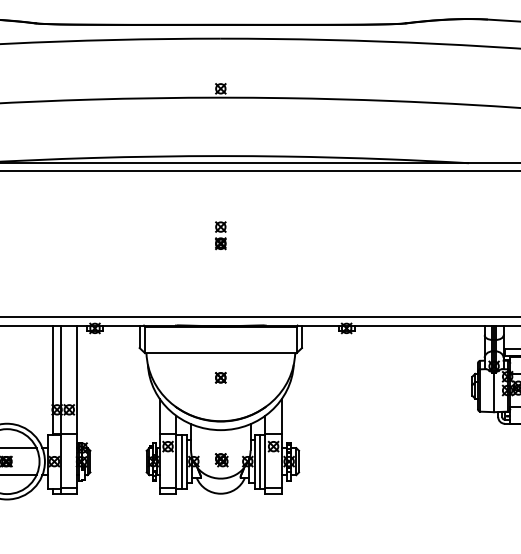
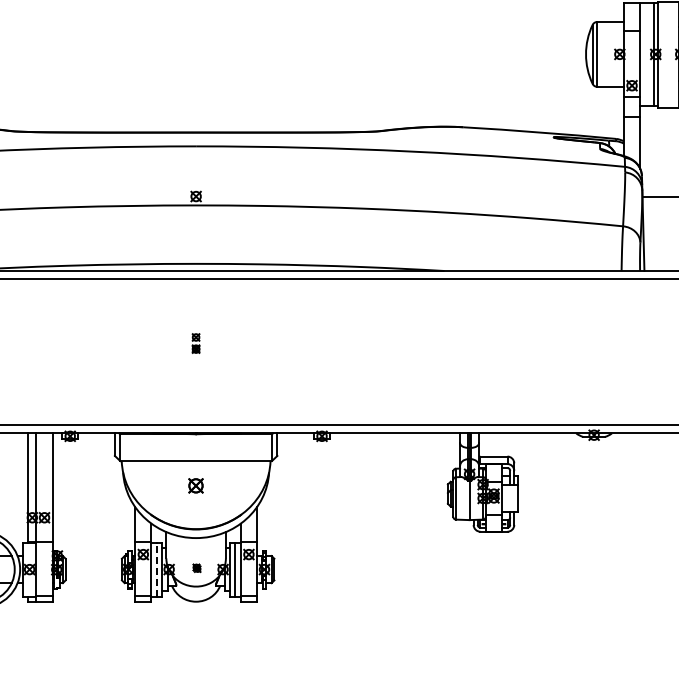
part: (220, 235) -> (195, 343), size x0.7
part: (221, 377) -> (196, 485), size x1.4
part: (221, 460) -> (196, 568), size x0.6
line: (181, 461) -> (156, 569), solid -> dashed

